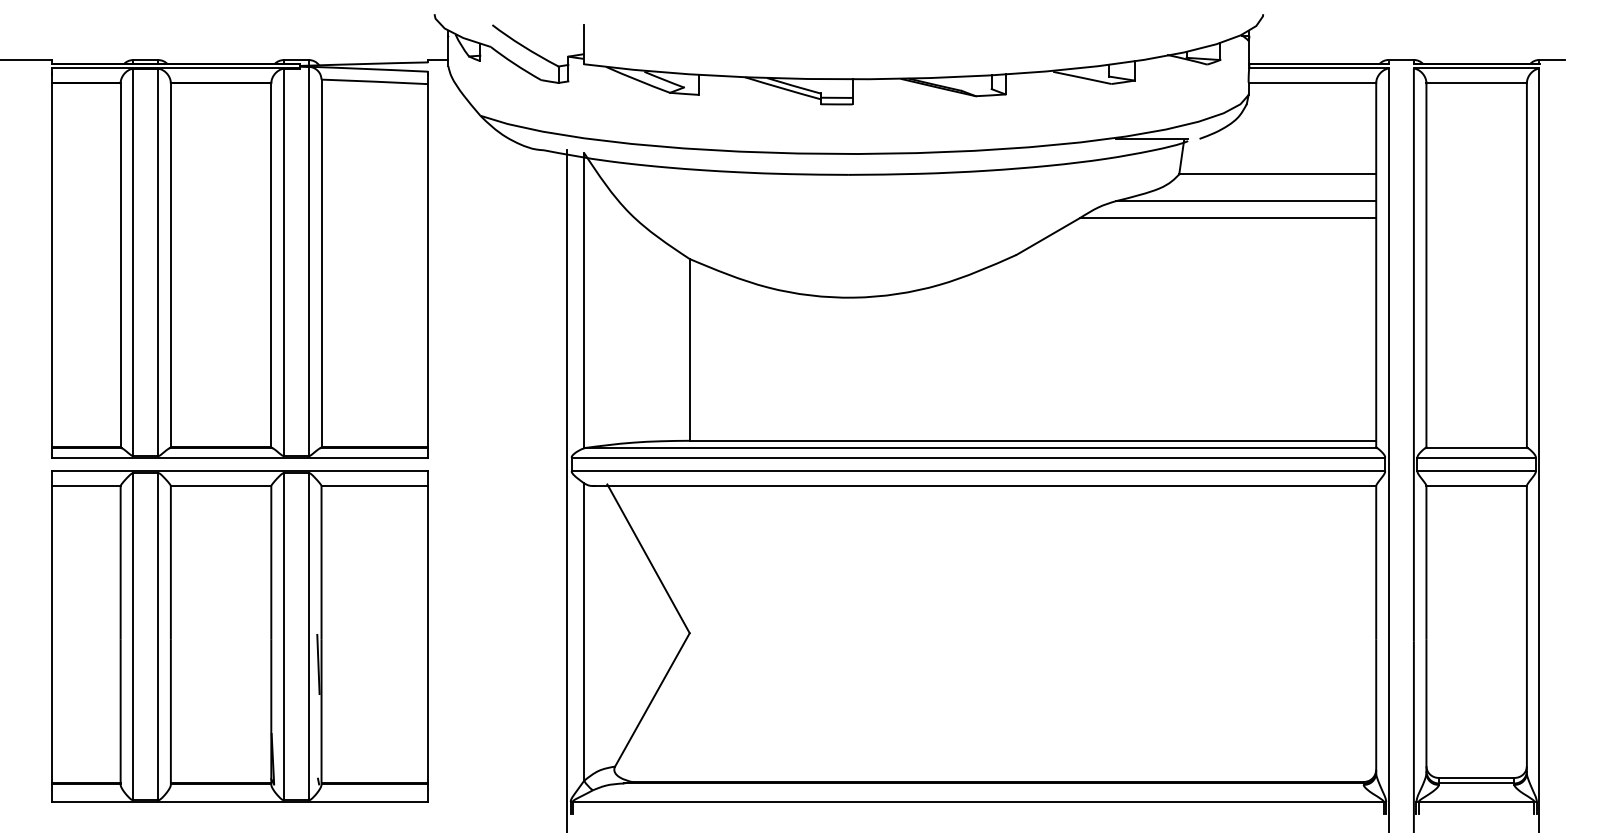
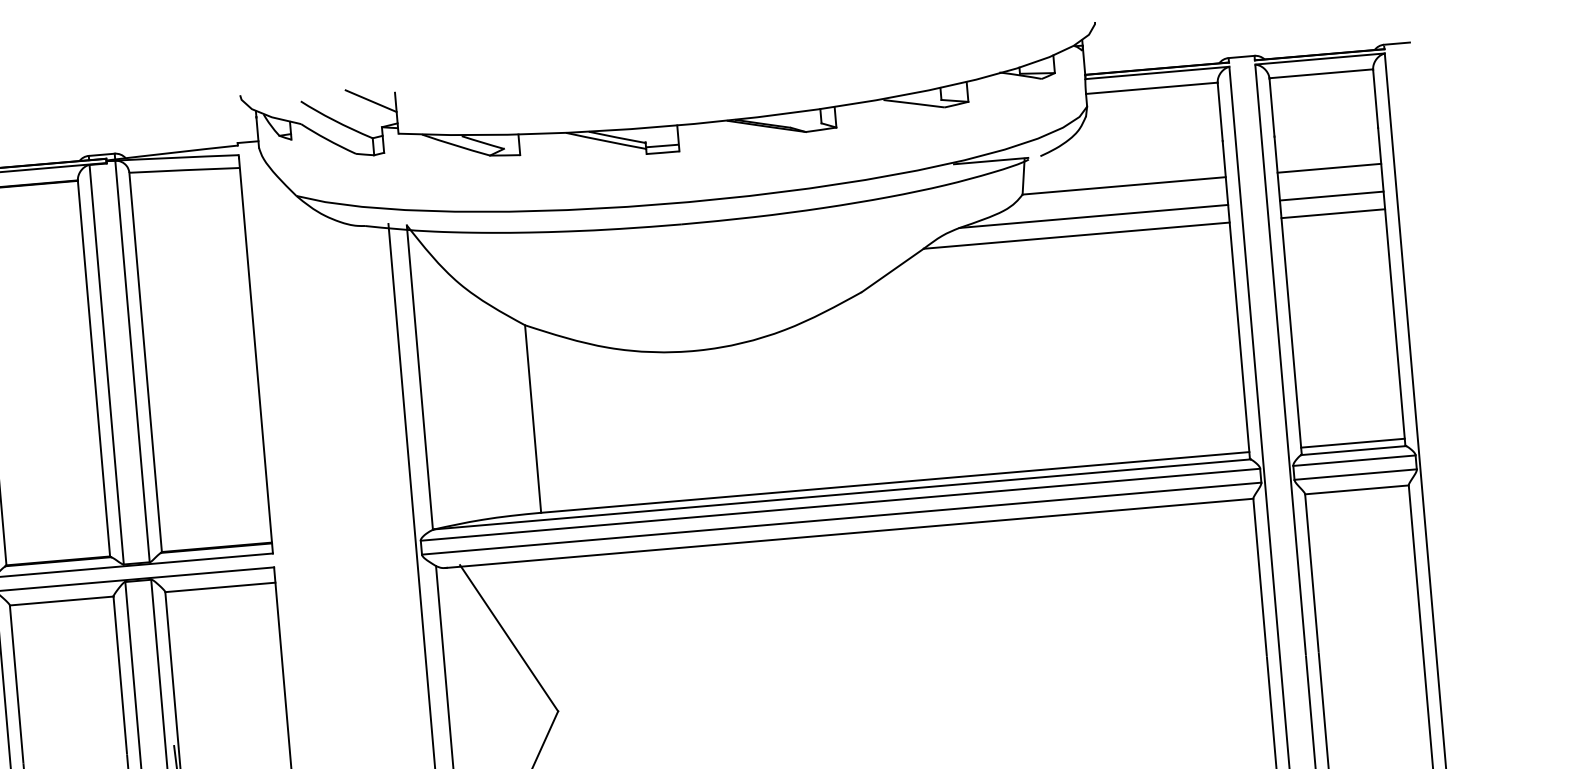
line: (559, 30) -> (370, 101), added
line: (1476, 174) -> (1329, 168), added
line: (1476, 201) -> (1331, 196), added
line: (1476, 218) -> (1333, 213), added
line: (1476, 440) -> (1352, 442), added

